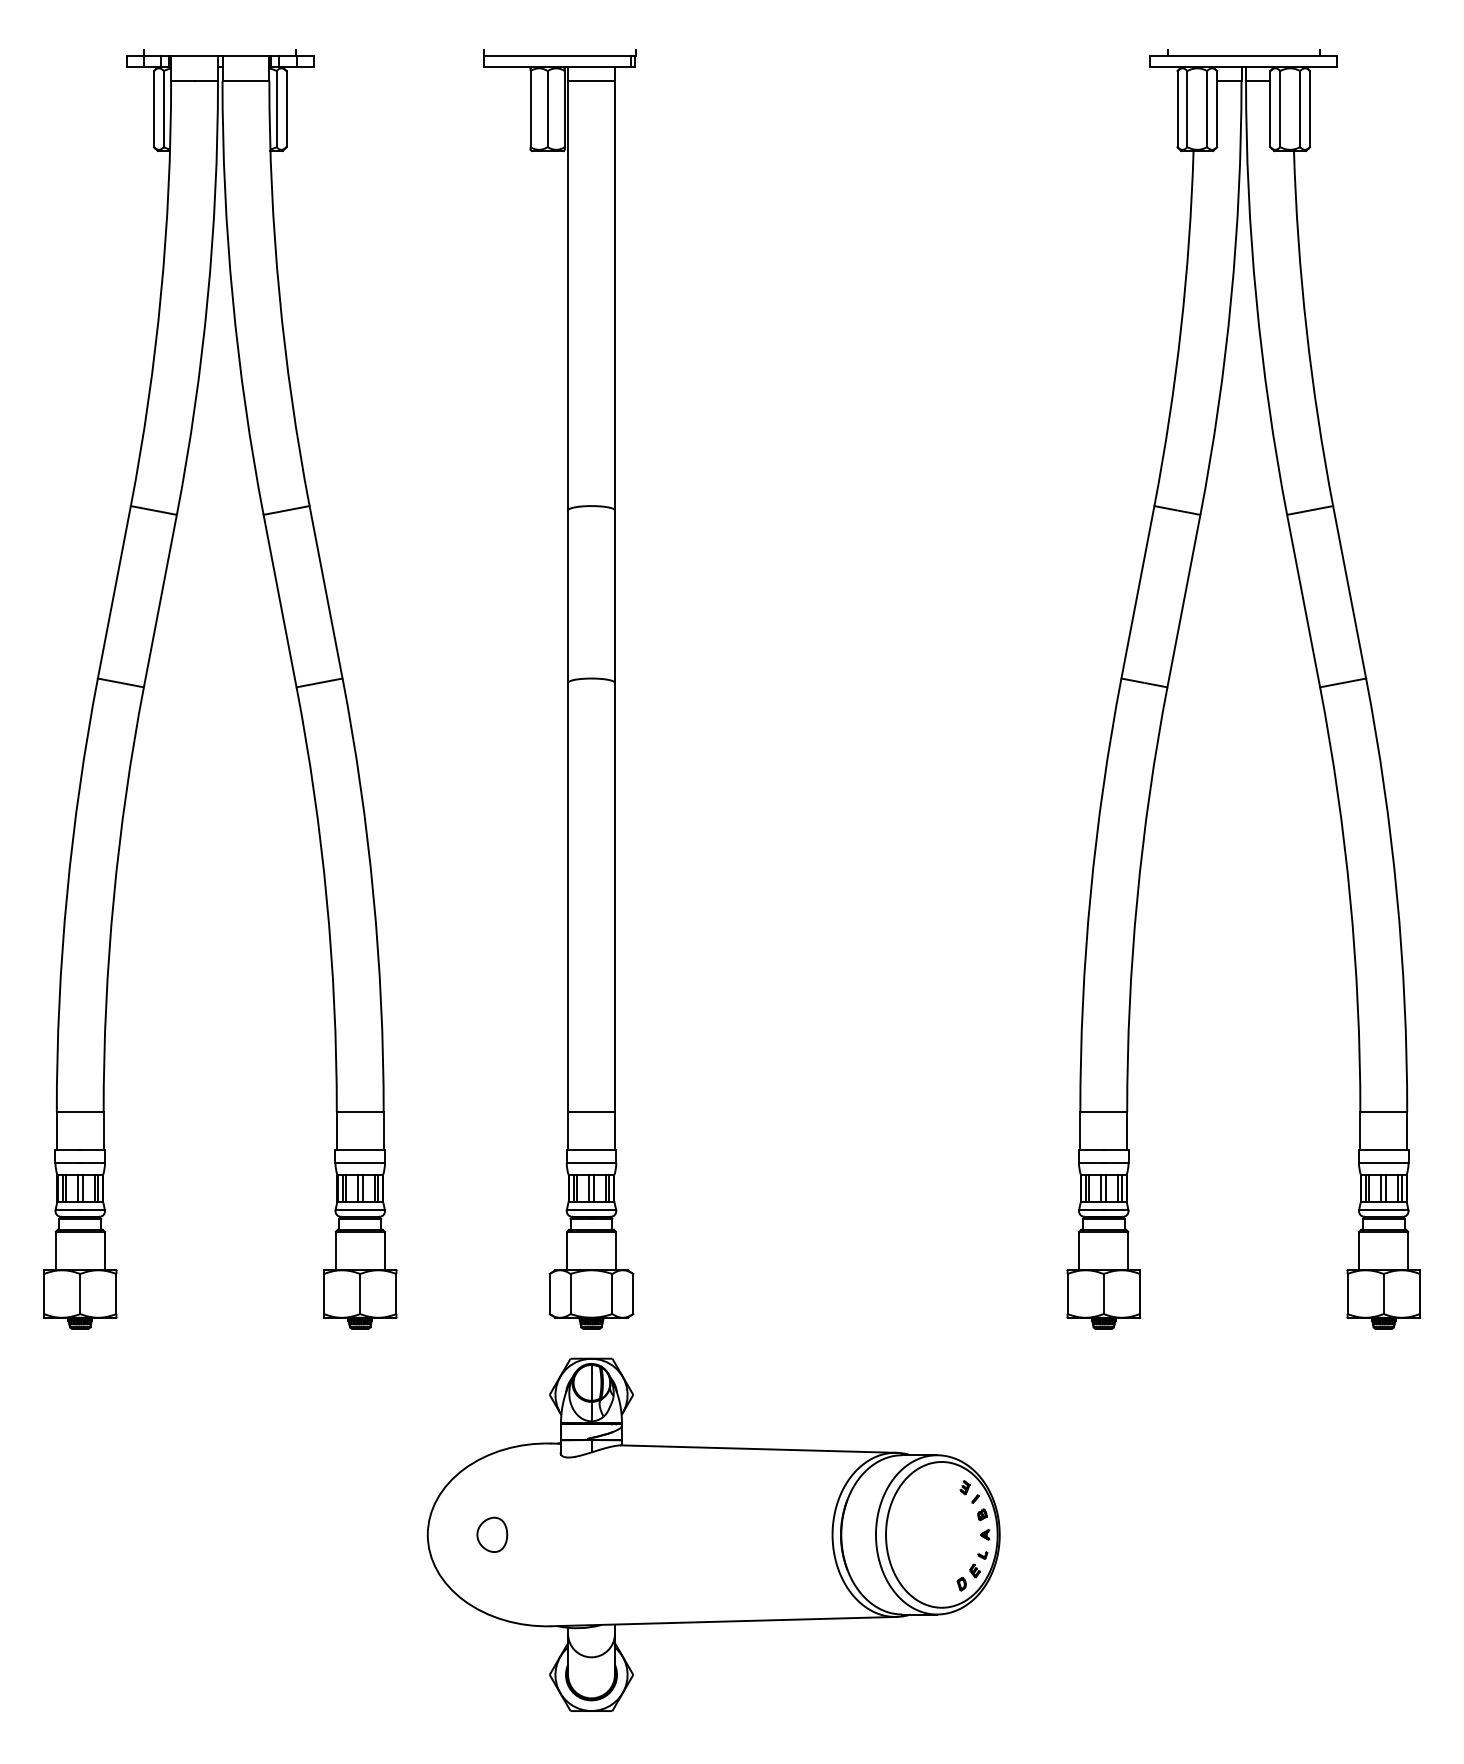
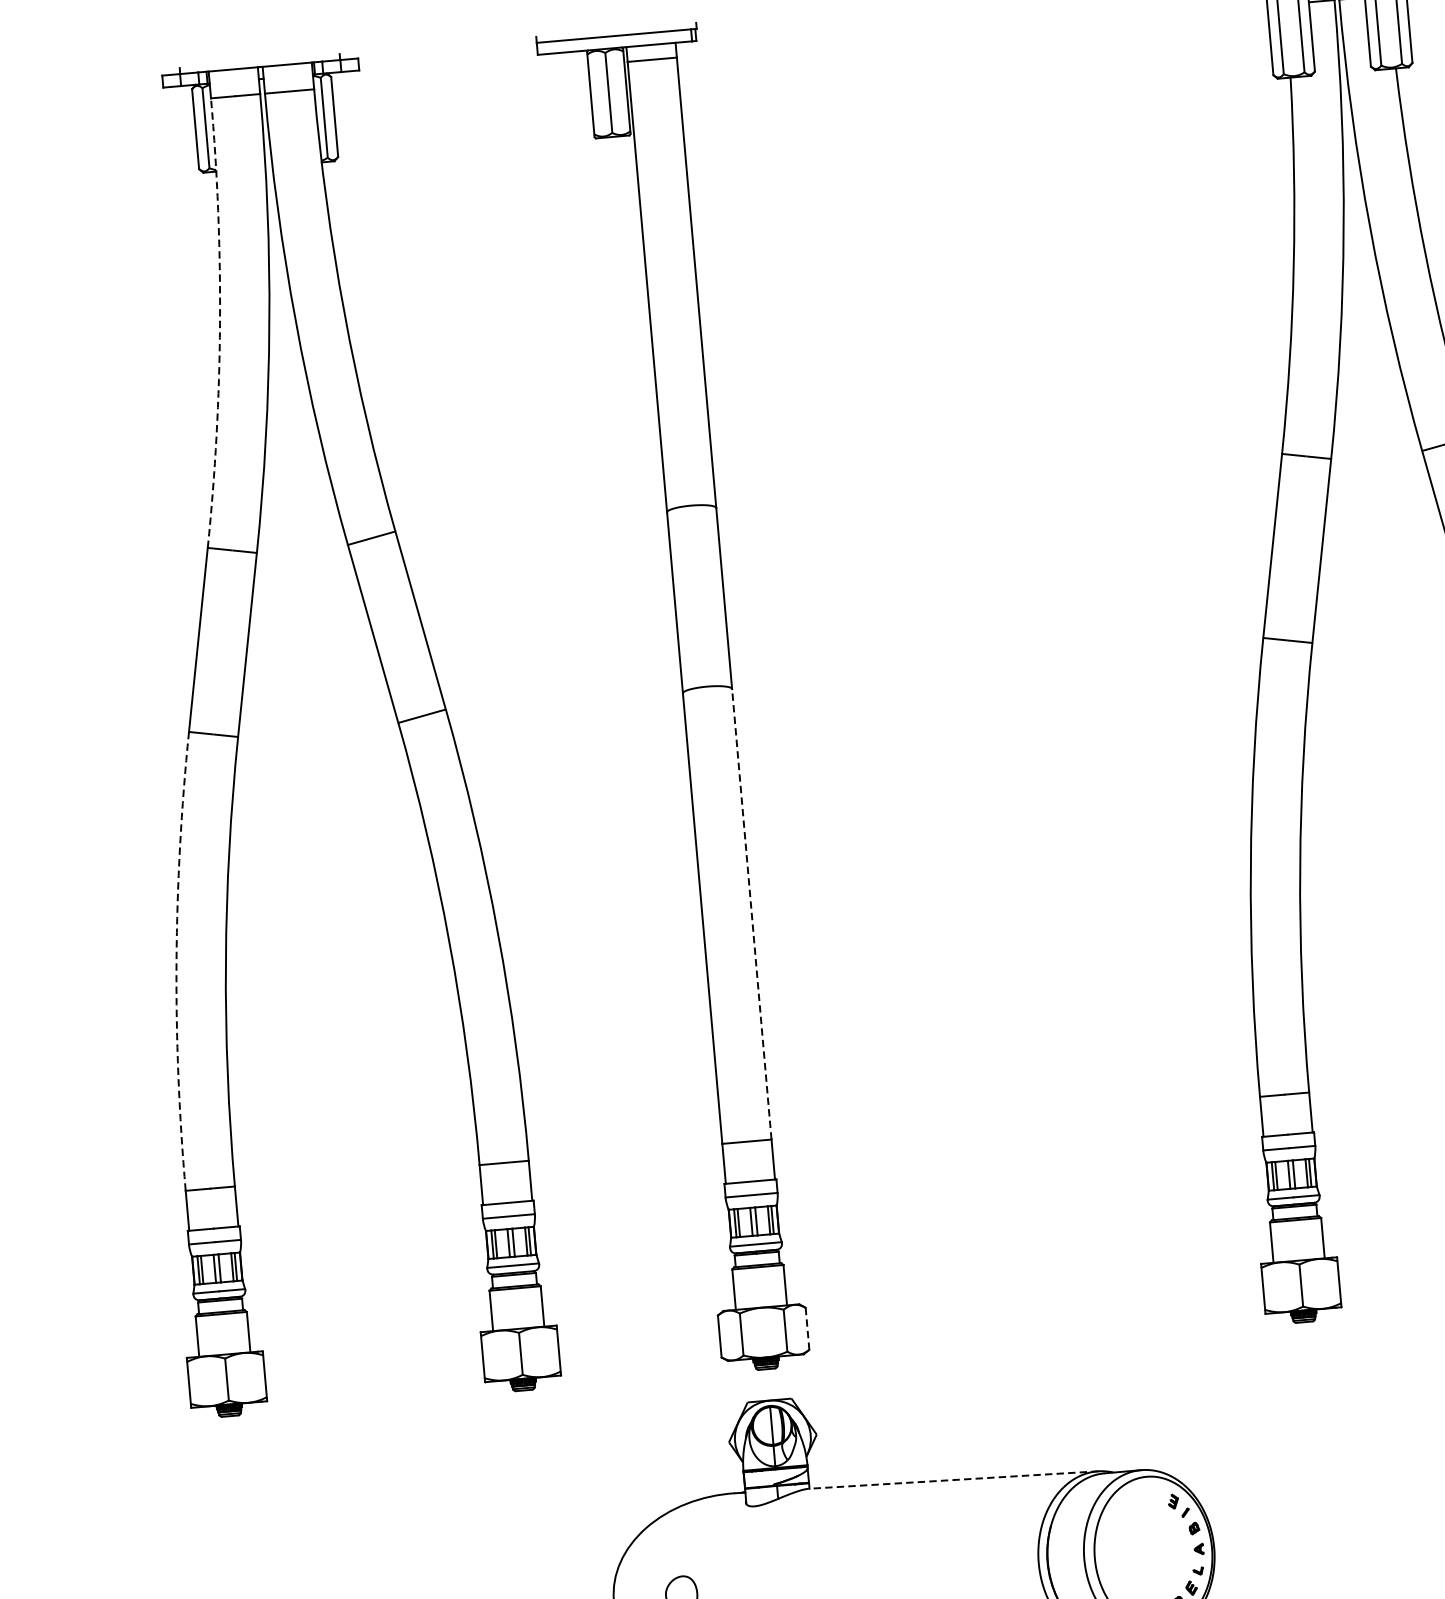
arc: (161, 294) -> (220, 323), solid -> dashed
arc: (67, 894) -> (176, 961), solid -> dashed
line: (614, 897) -> (751, 914), solid -> dashed
line: (633, 1294) -> (807, 1329), solid -> dashed
line: (758, 1449) -> (953, 1480), solid -> dashed

